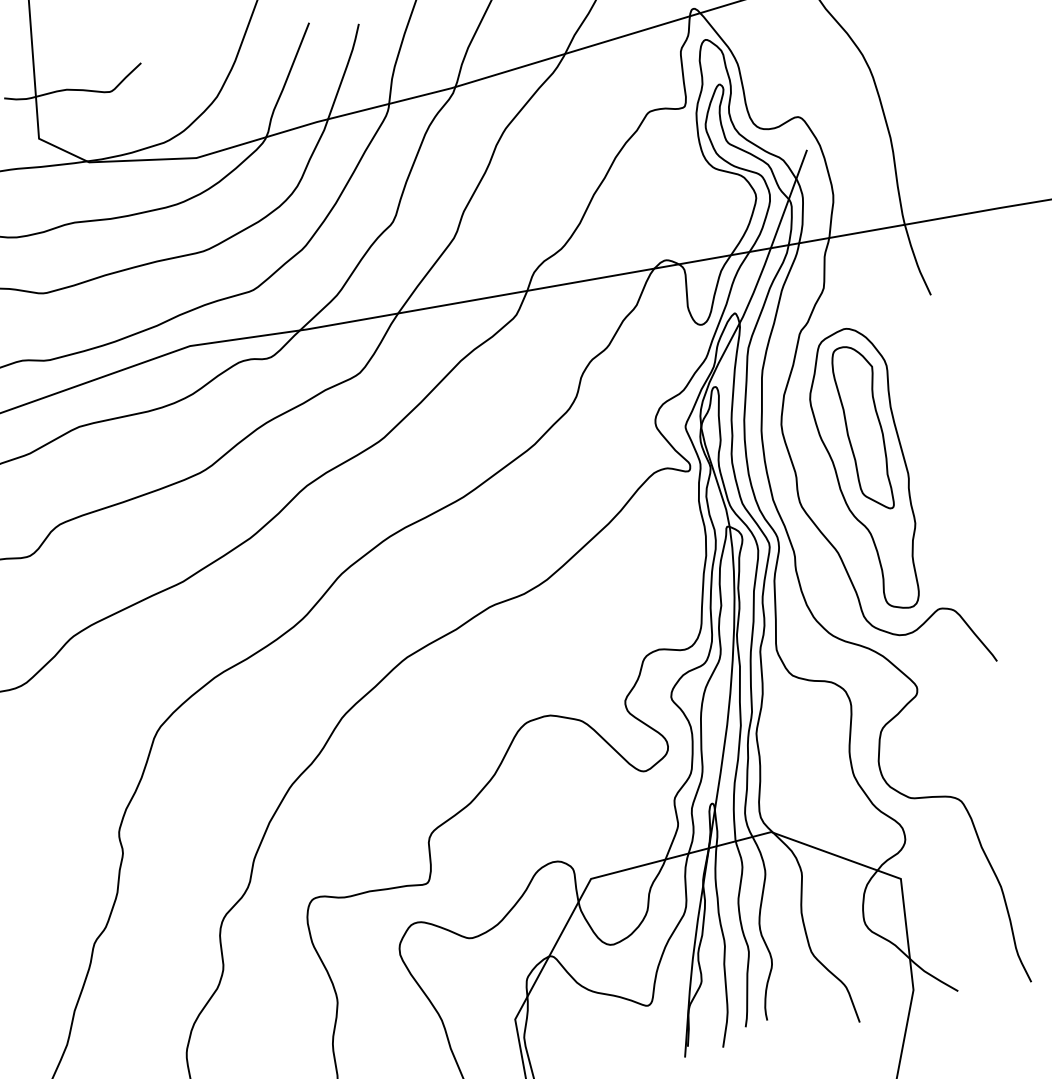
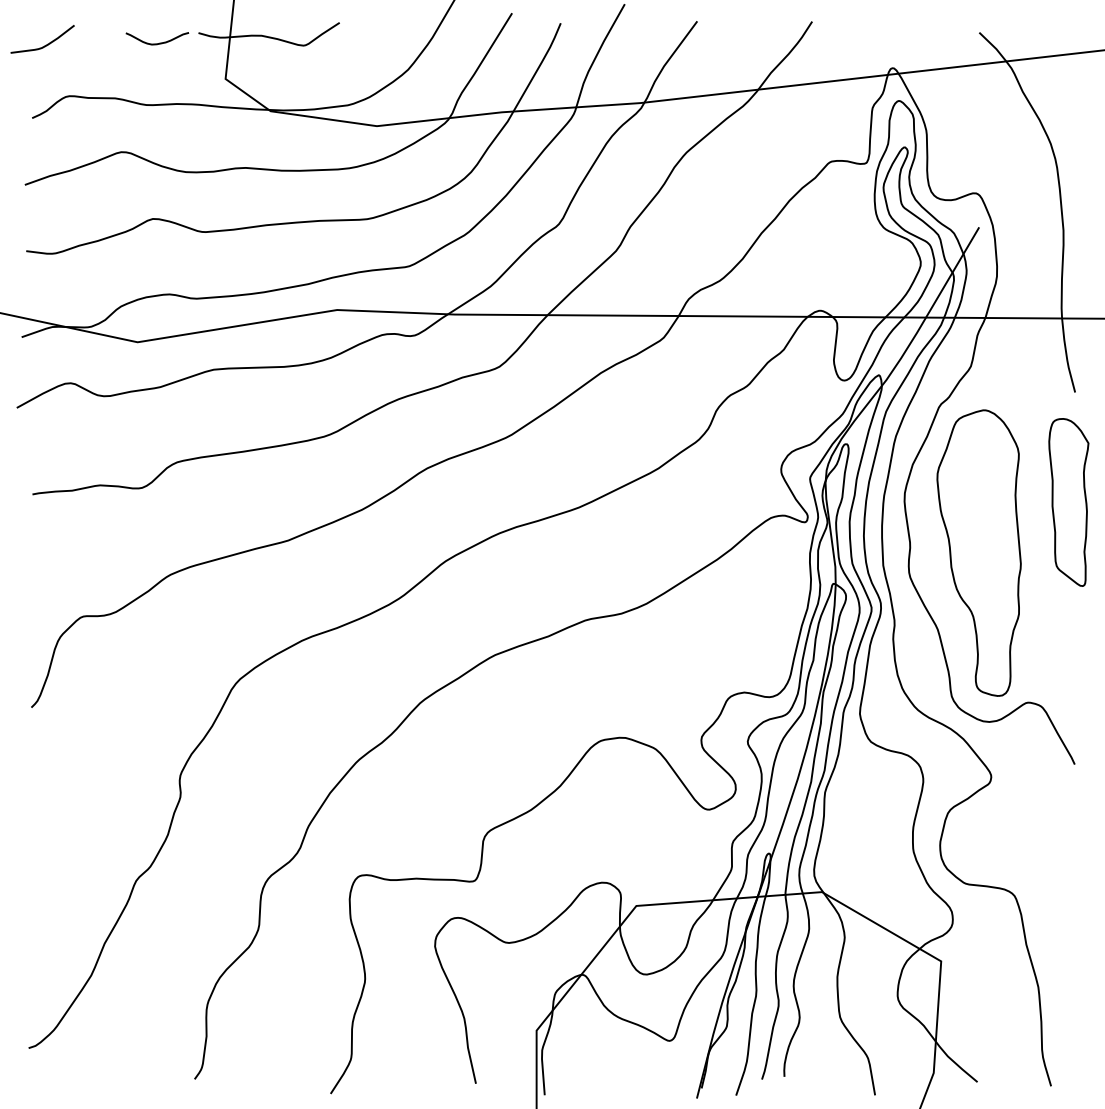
part: (863, 428) -> (1068, 502), moved

